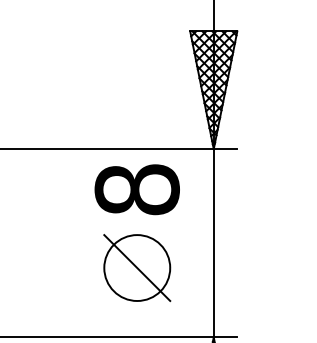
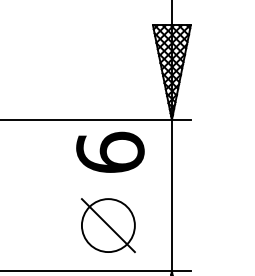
text: (137, 189) -> (110, 152), 8 -> 6
part: (136, 267) -> (107, 225), moved

